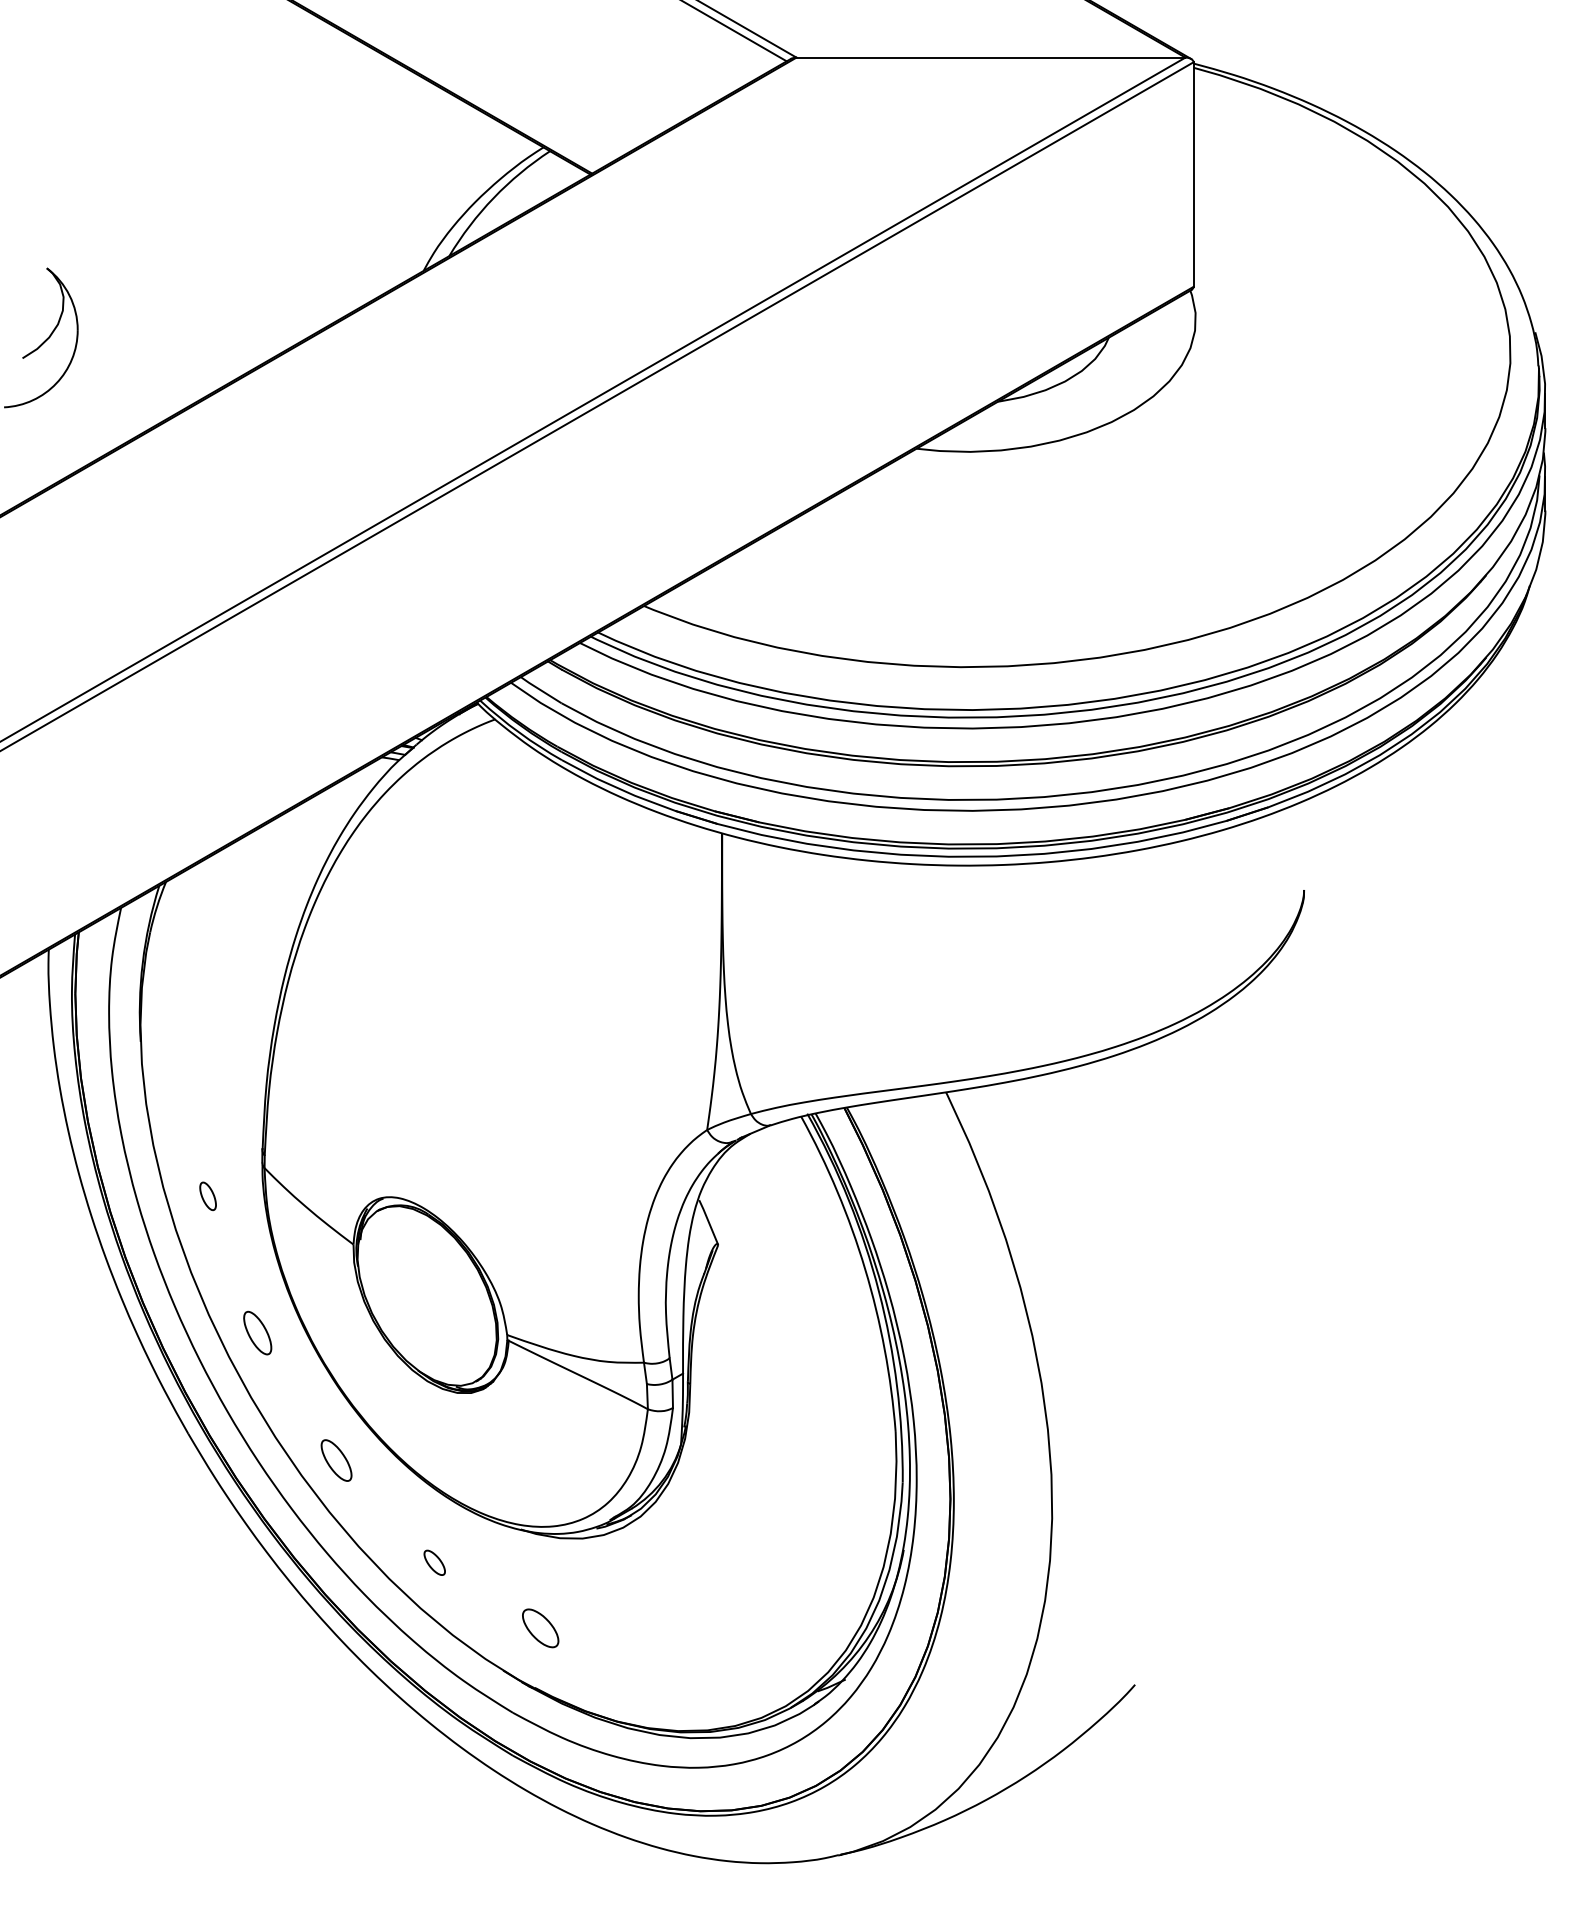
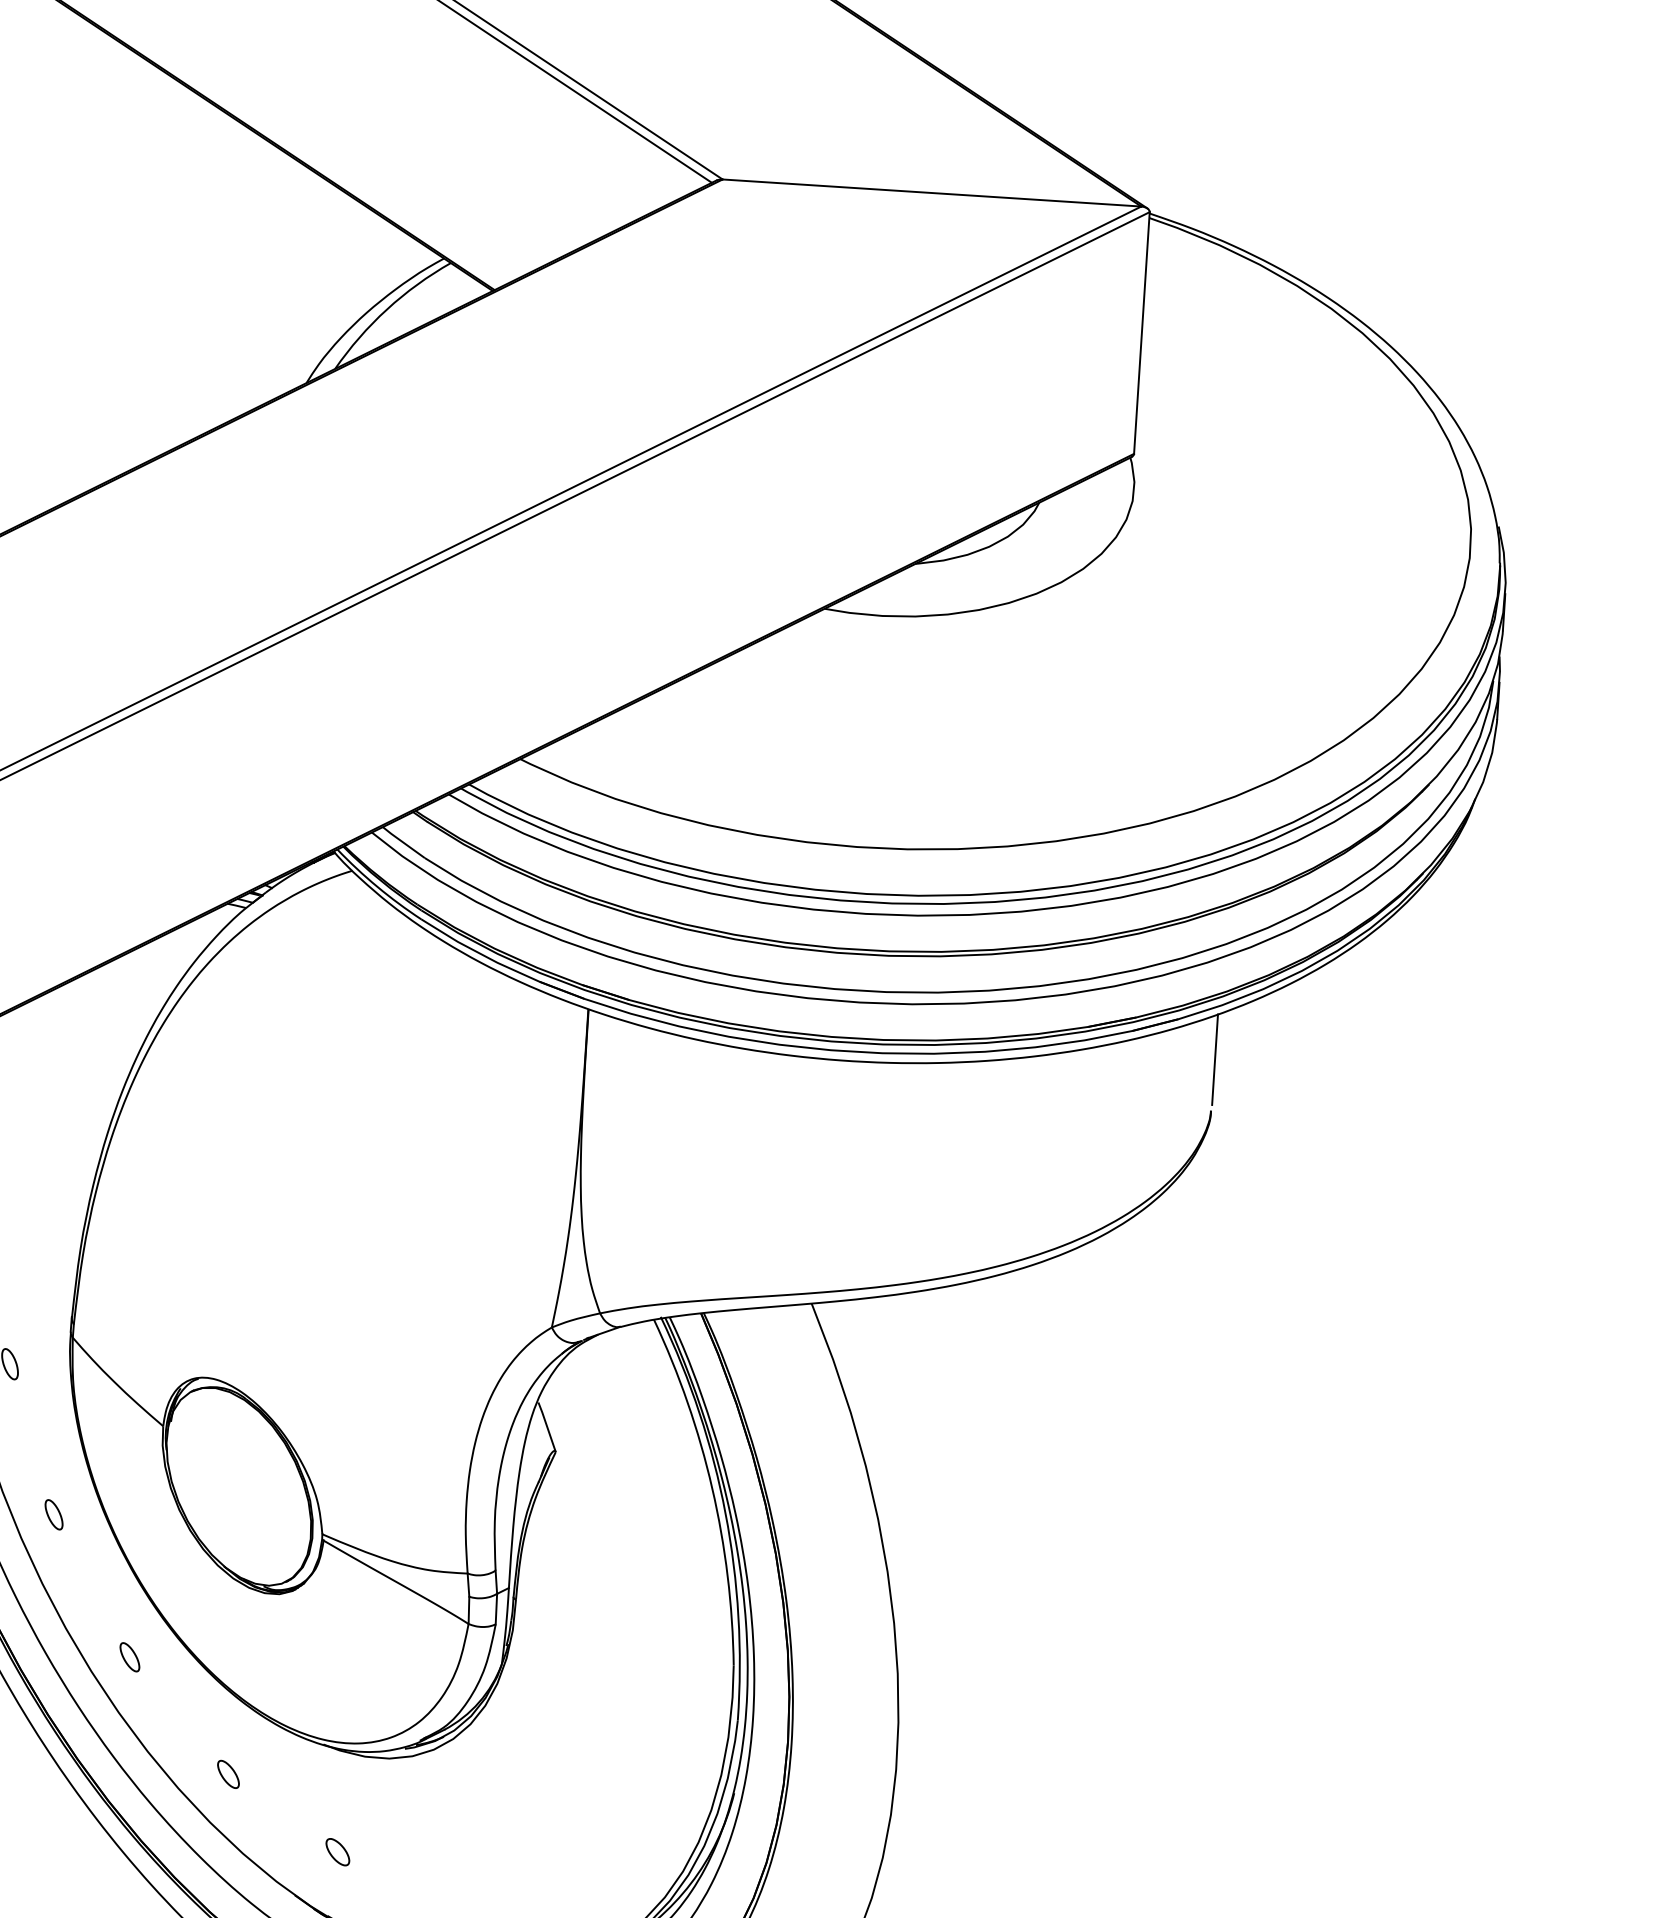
line: (1304, 842) -> (1214, 1059), added
part: (257, 1332) -> (53, 1514), size x0.62
part: (336, 1459) -> (129, 1656), size x0.62
part: (540, 1627) -> (337, 1851), size x0.62

